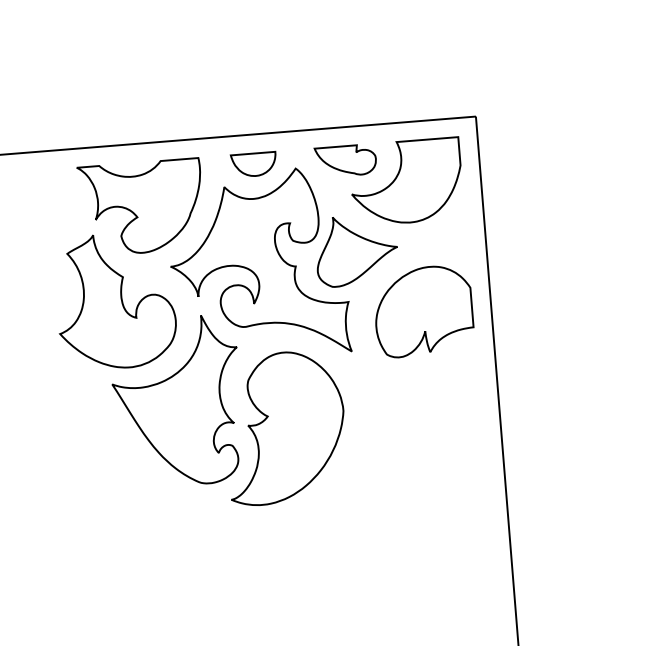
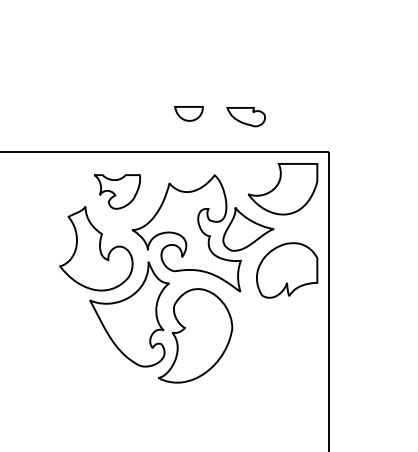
part: (344, 161) -> (245, 117), moved
part: (253, 164) -> (188, 113), moved
part: (142, 206) -> (117, 191), size x0.6

